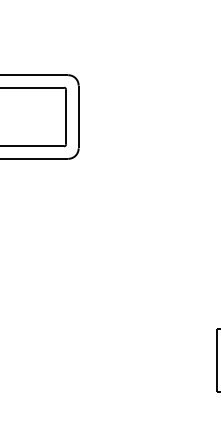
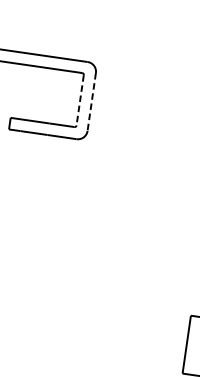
line: (66, 117) -> (80, 100), solid -> dashed
line: (78, 117) -> (91, 102), solid -> dashed

